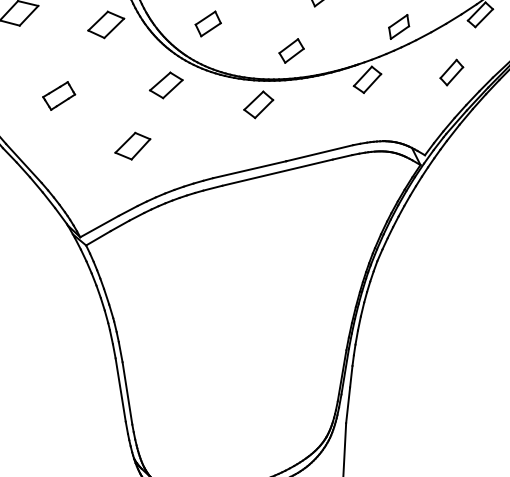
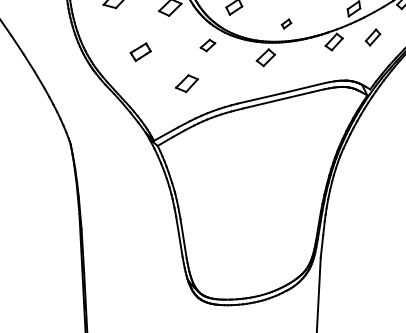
part: (291, 50) -> (286, 23), size x0.6
part: (450, 72) -> (372, 37), moved
part: (165, 85) -> (207, 45), size x0.7

